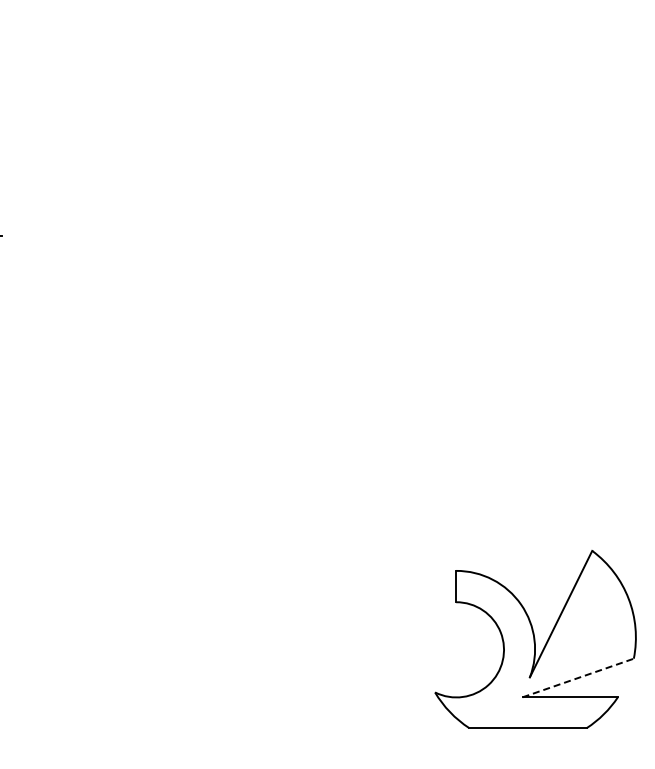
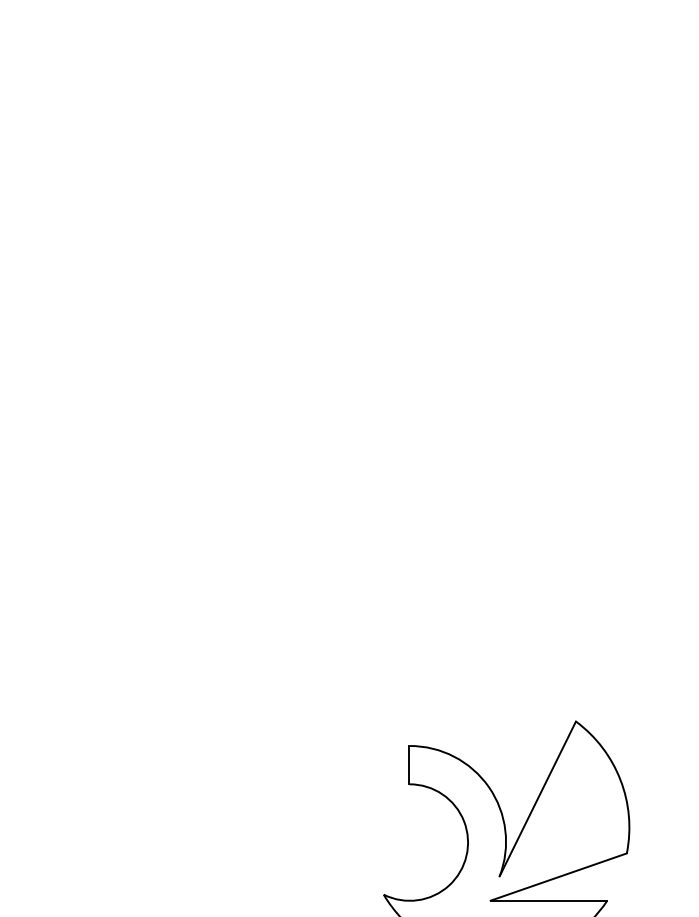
line: (578, 678) -> (559, 877), dashed -> solid

